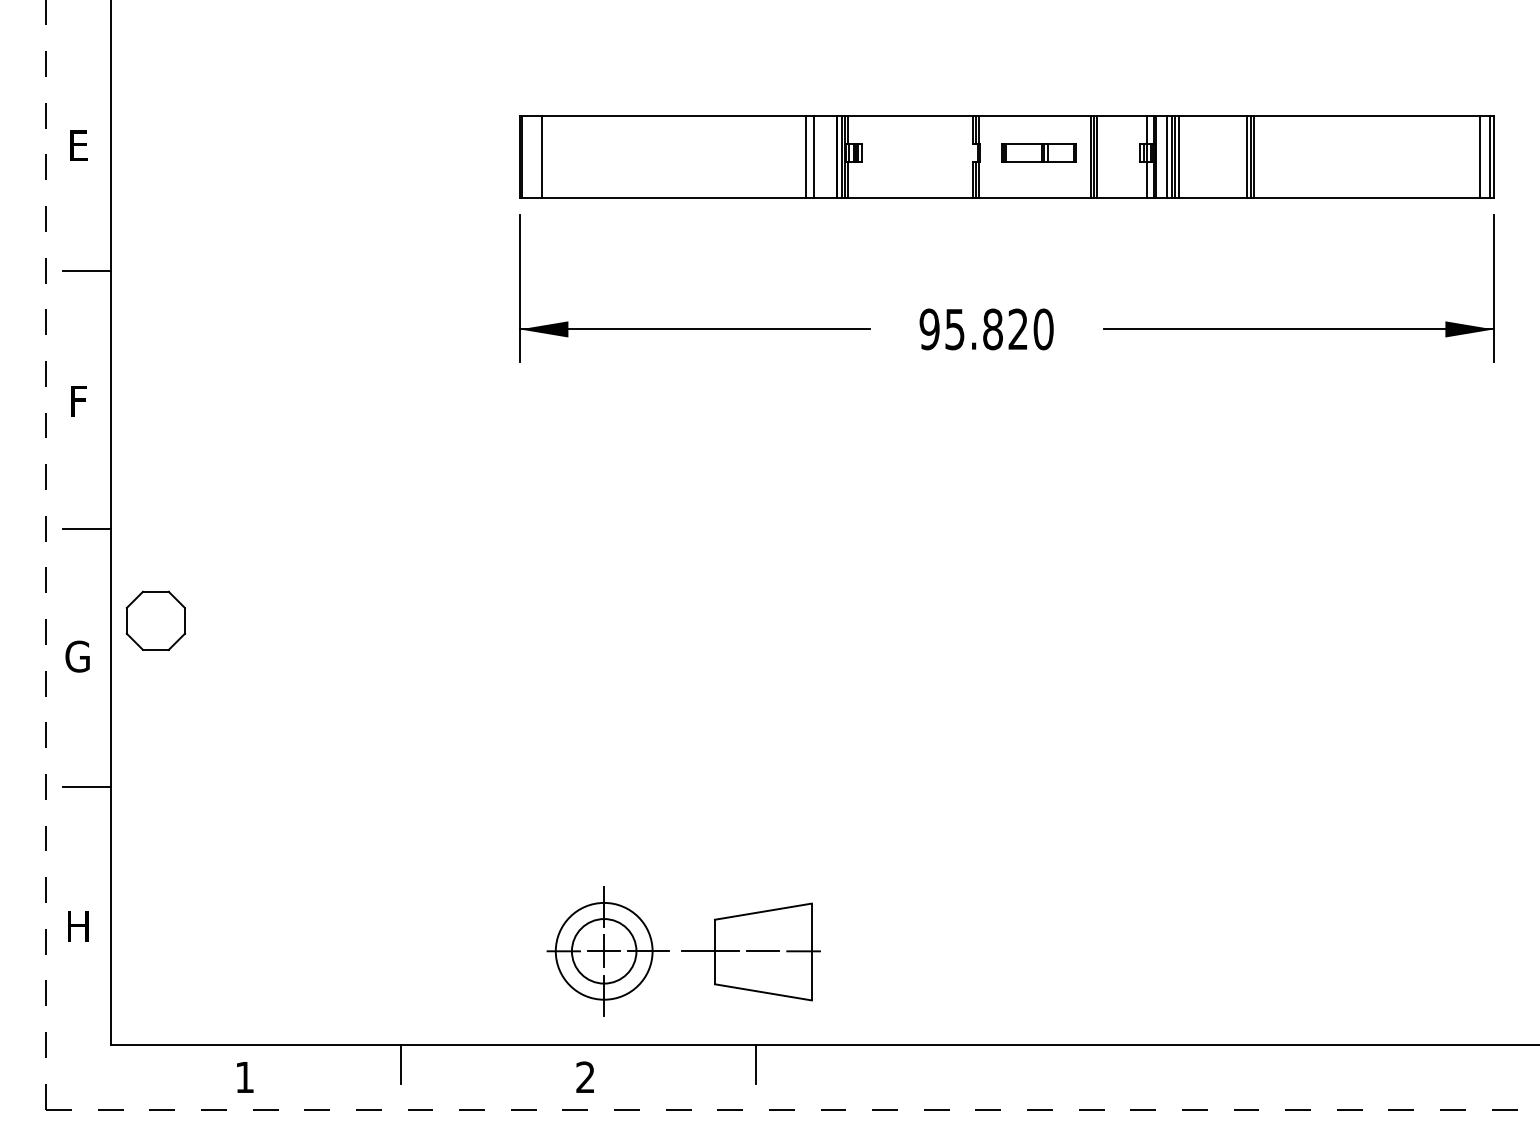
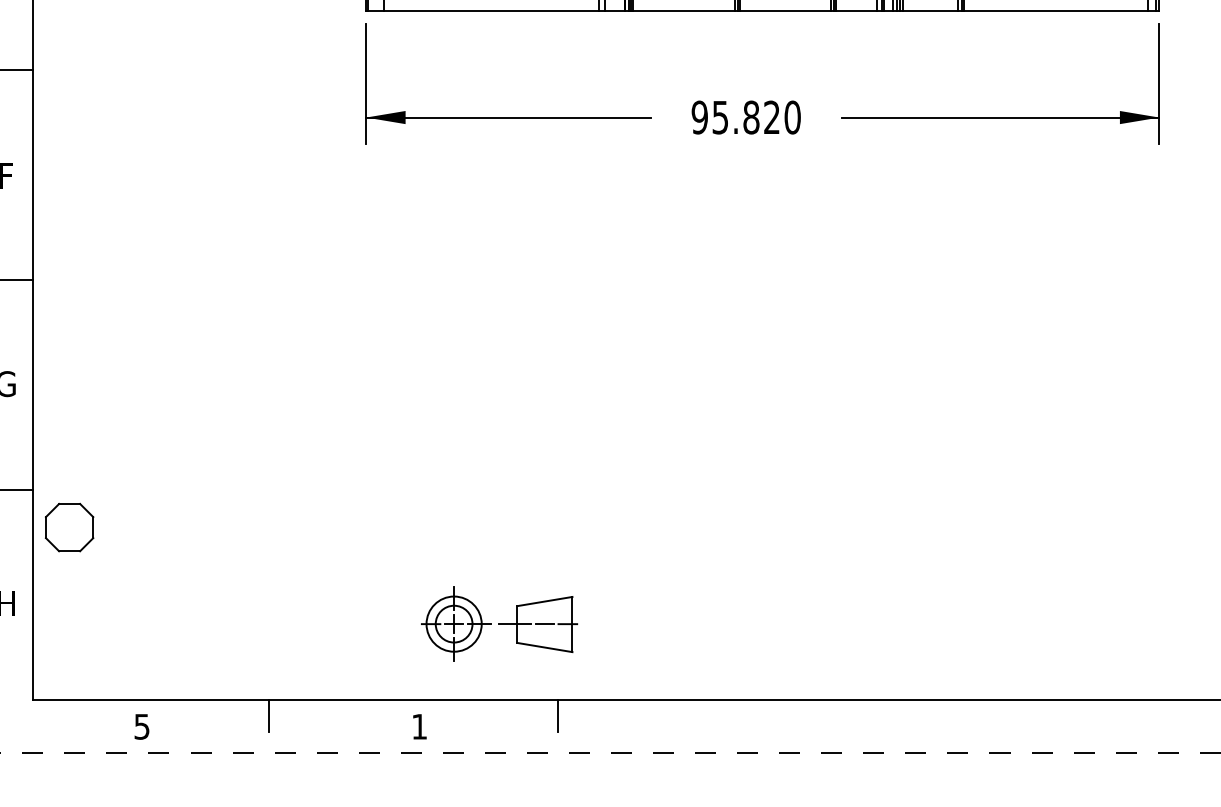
part: (155, 620) -> (69, 527), moved
part: (683, 951) -> (499, 624), size x0.7
text: (585, 1076) -> (419, 726), 2 -> 1
text: (244, 1077) -> (141, 726), 1 -> 5

